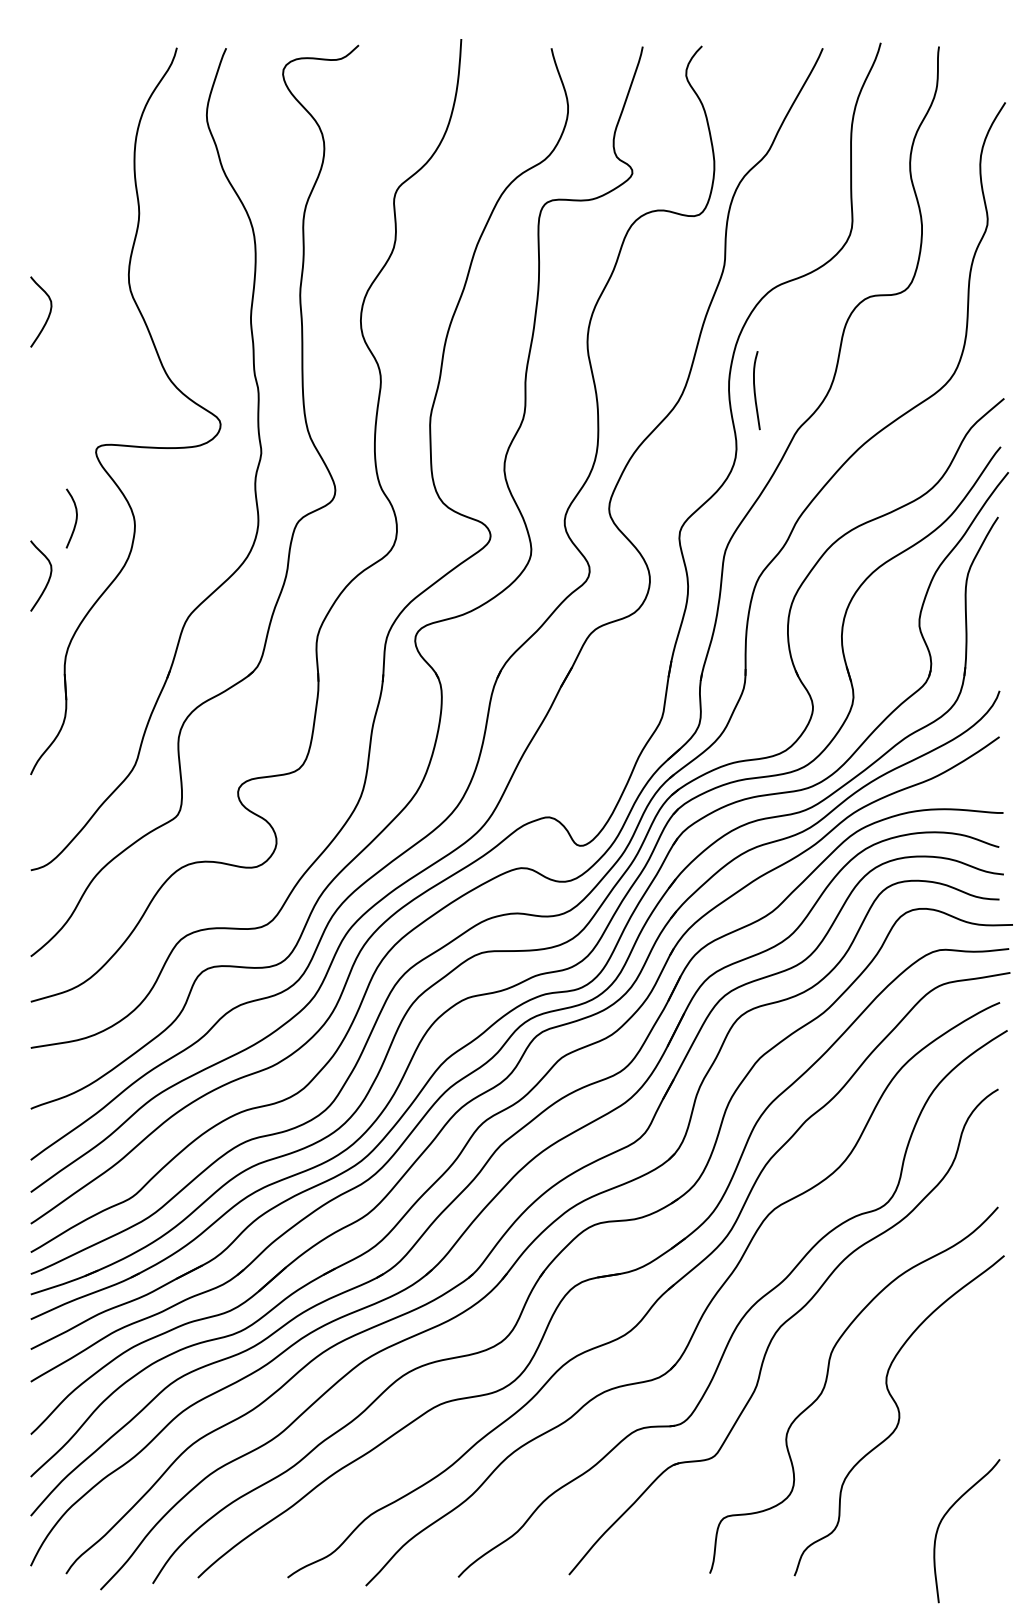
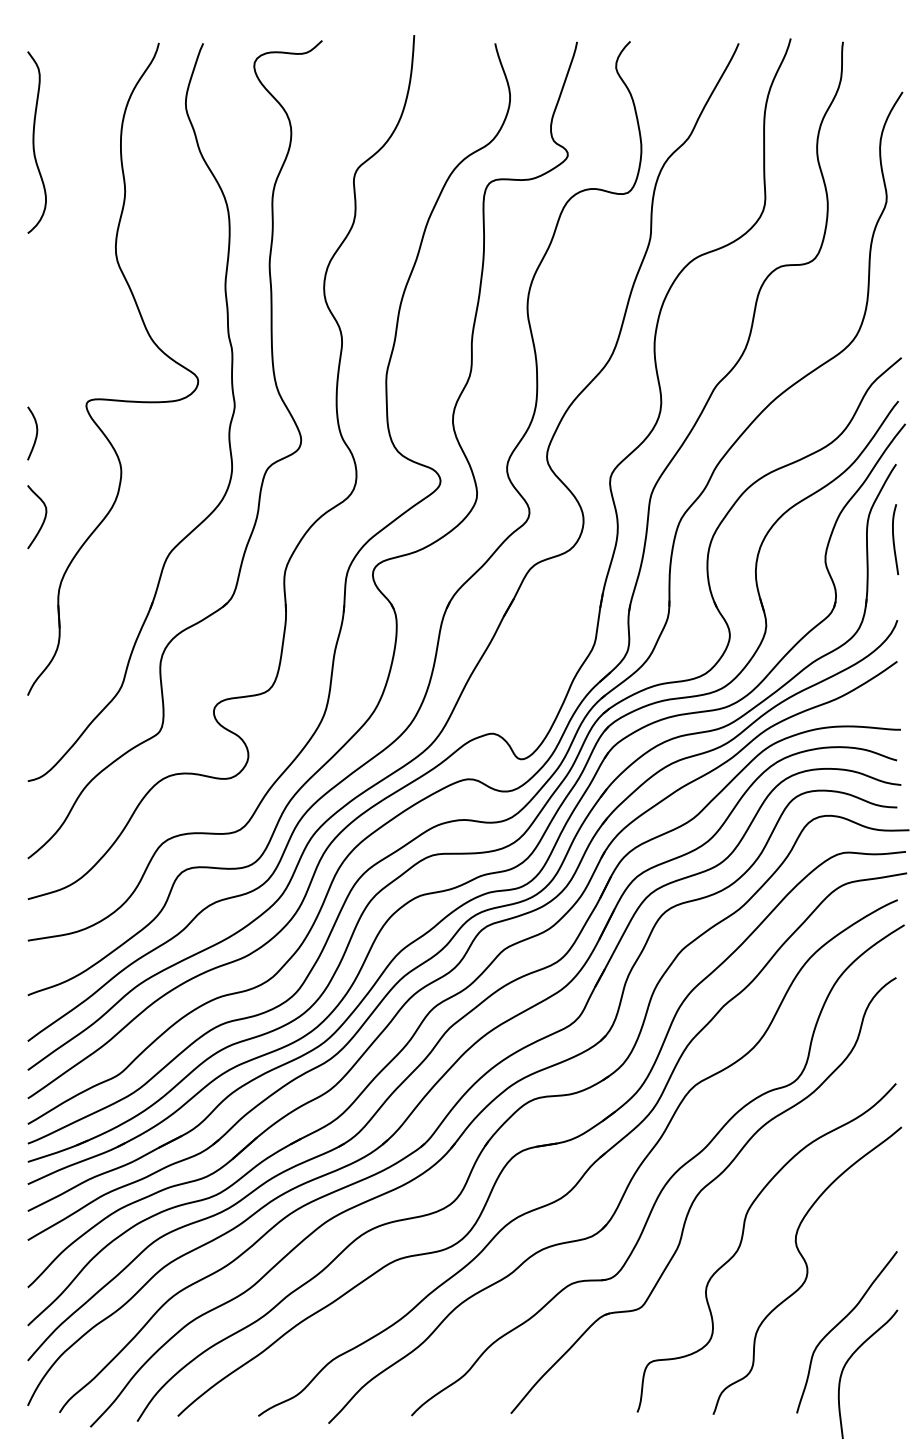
curve: (38, 158) -> (34, 142), added
curve: (48, 314) -> (43, 282), removed
curve: (755, 390) -> (894, 539), moved
curve: (74, 520) -> (35, 435), moved
curve: (935, 1475) -> (839, 1324), added

